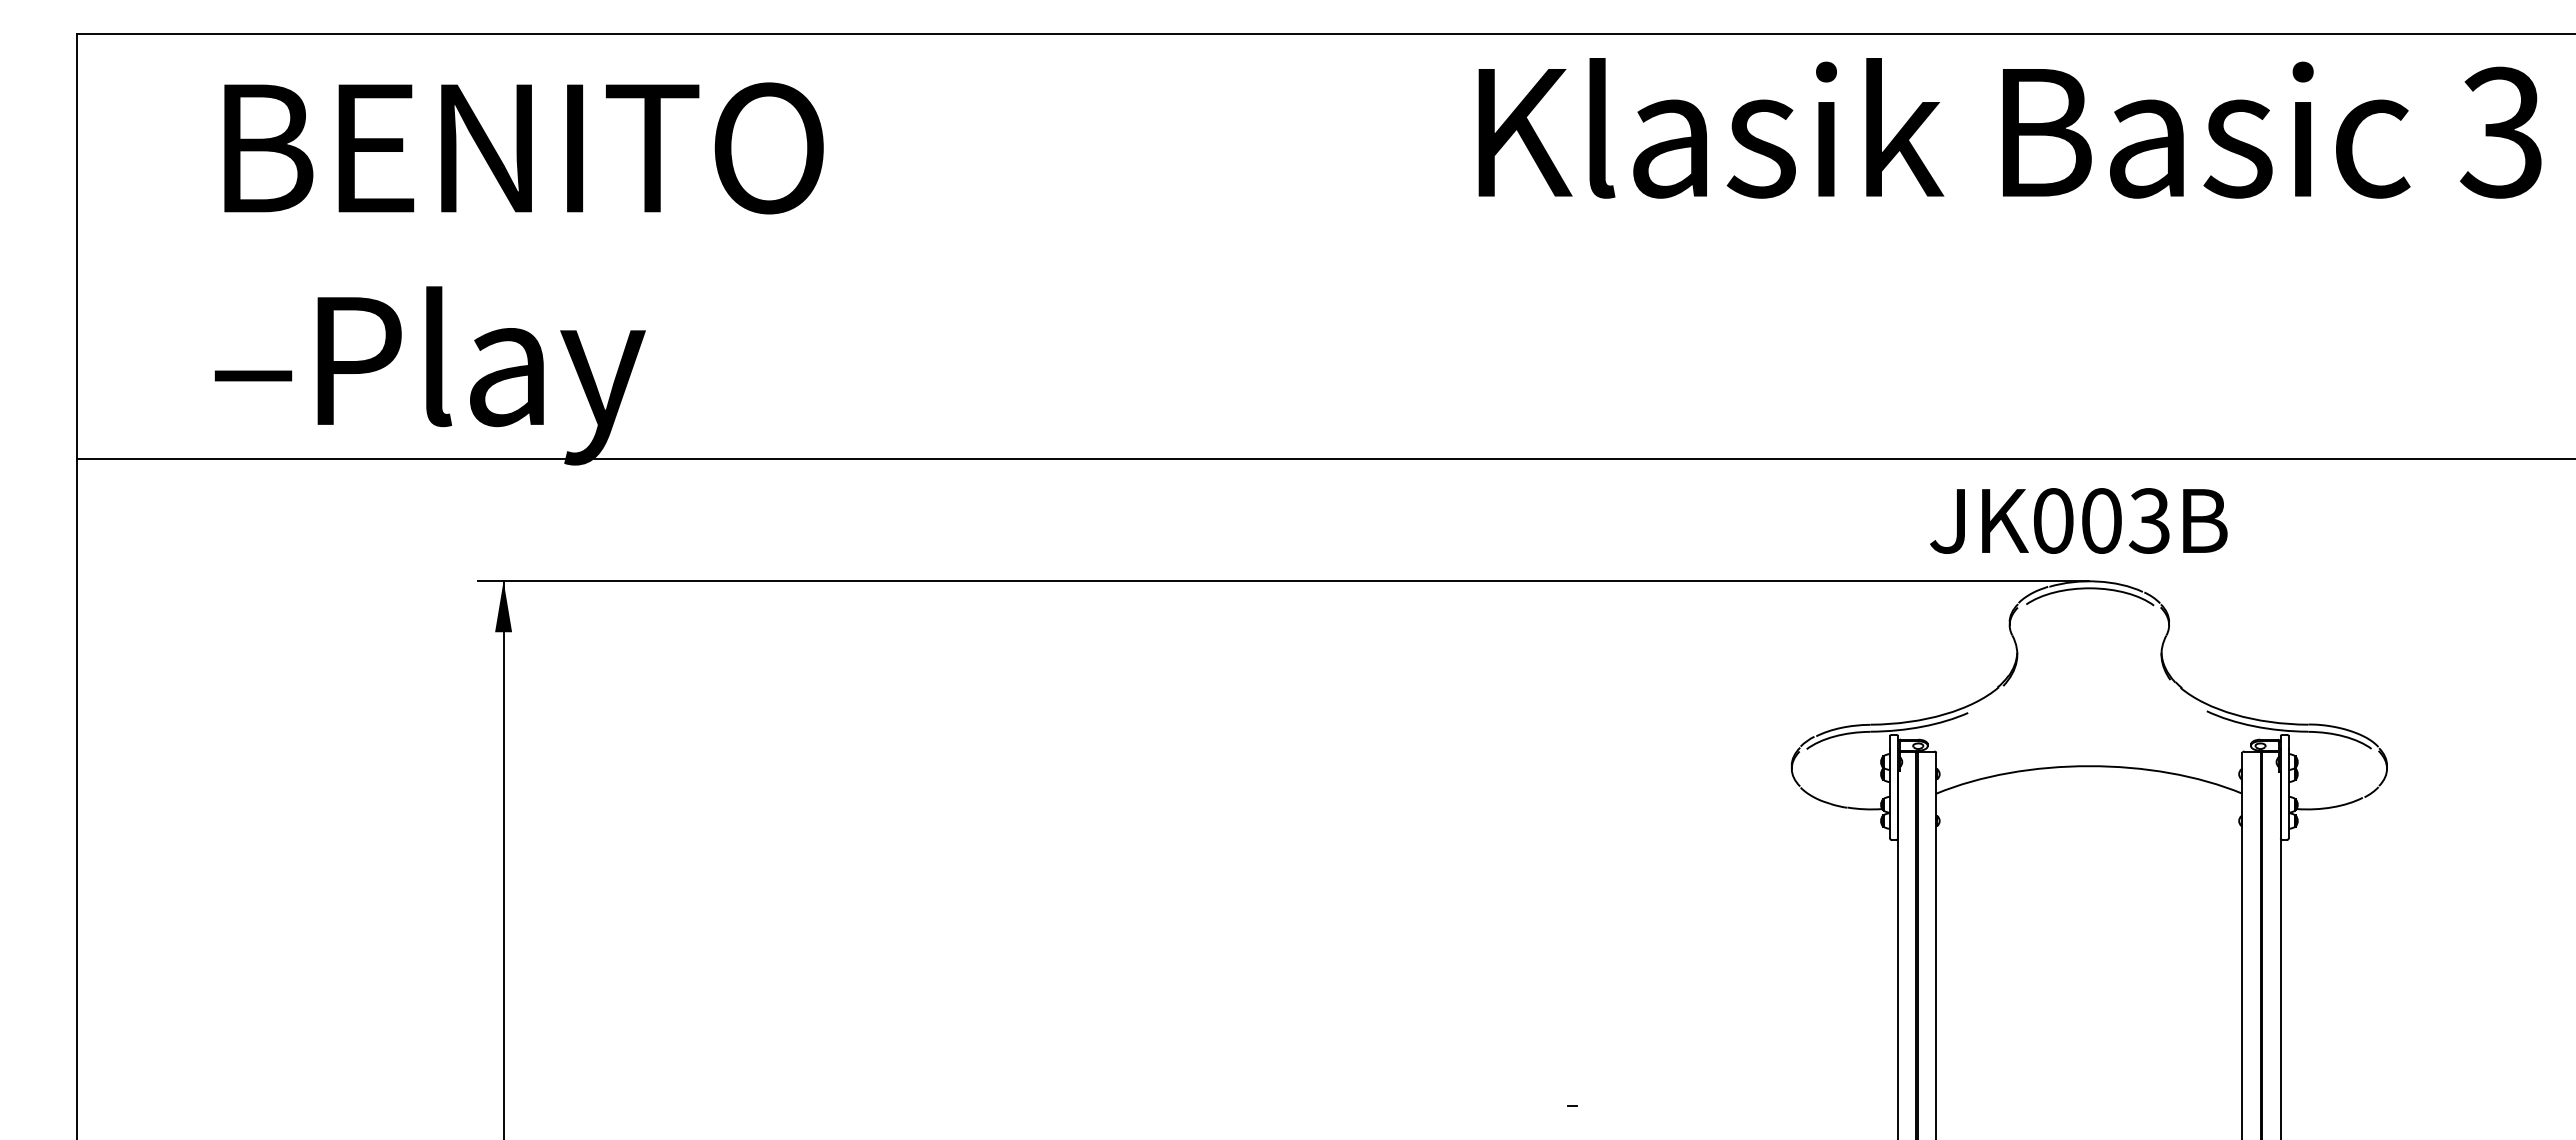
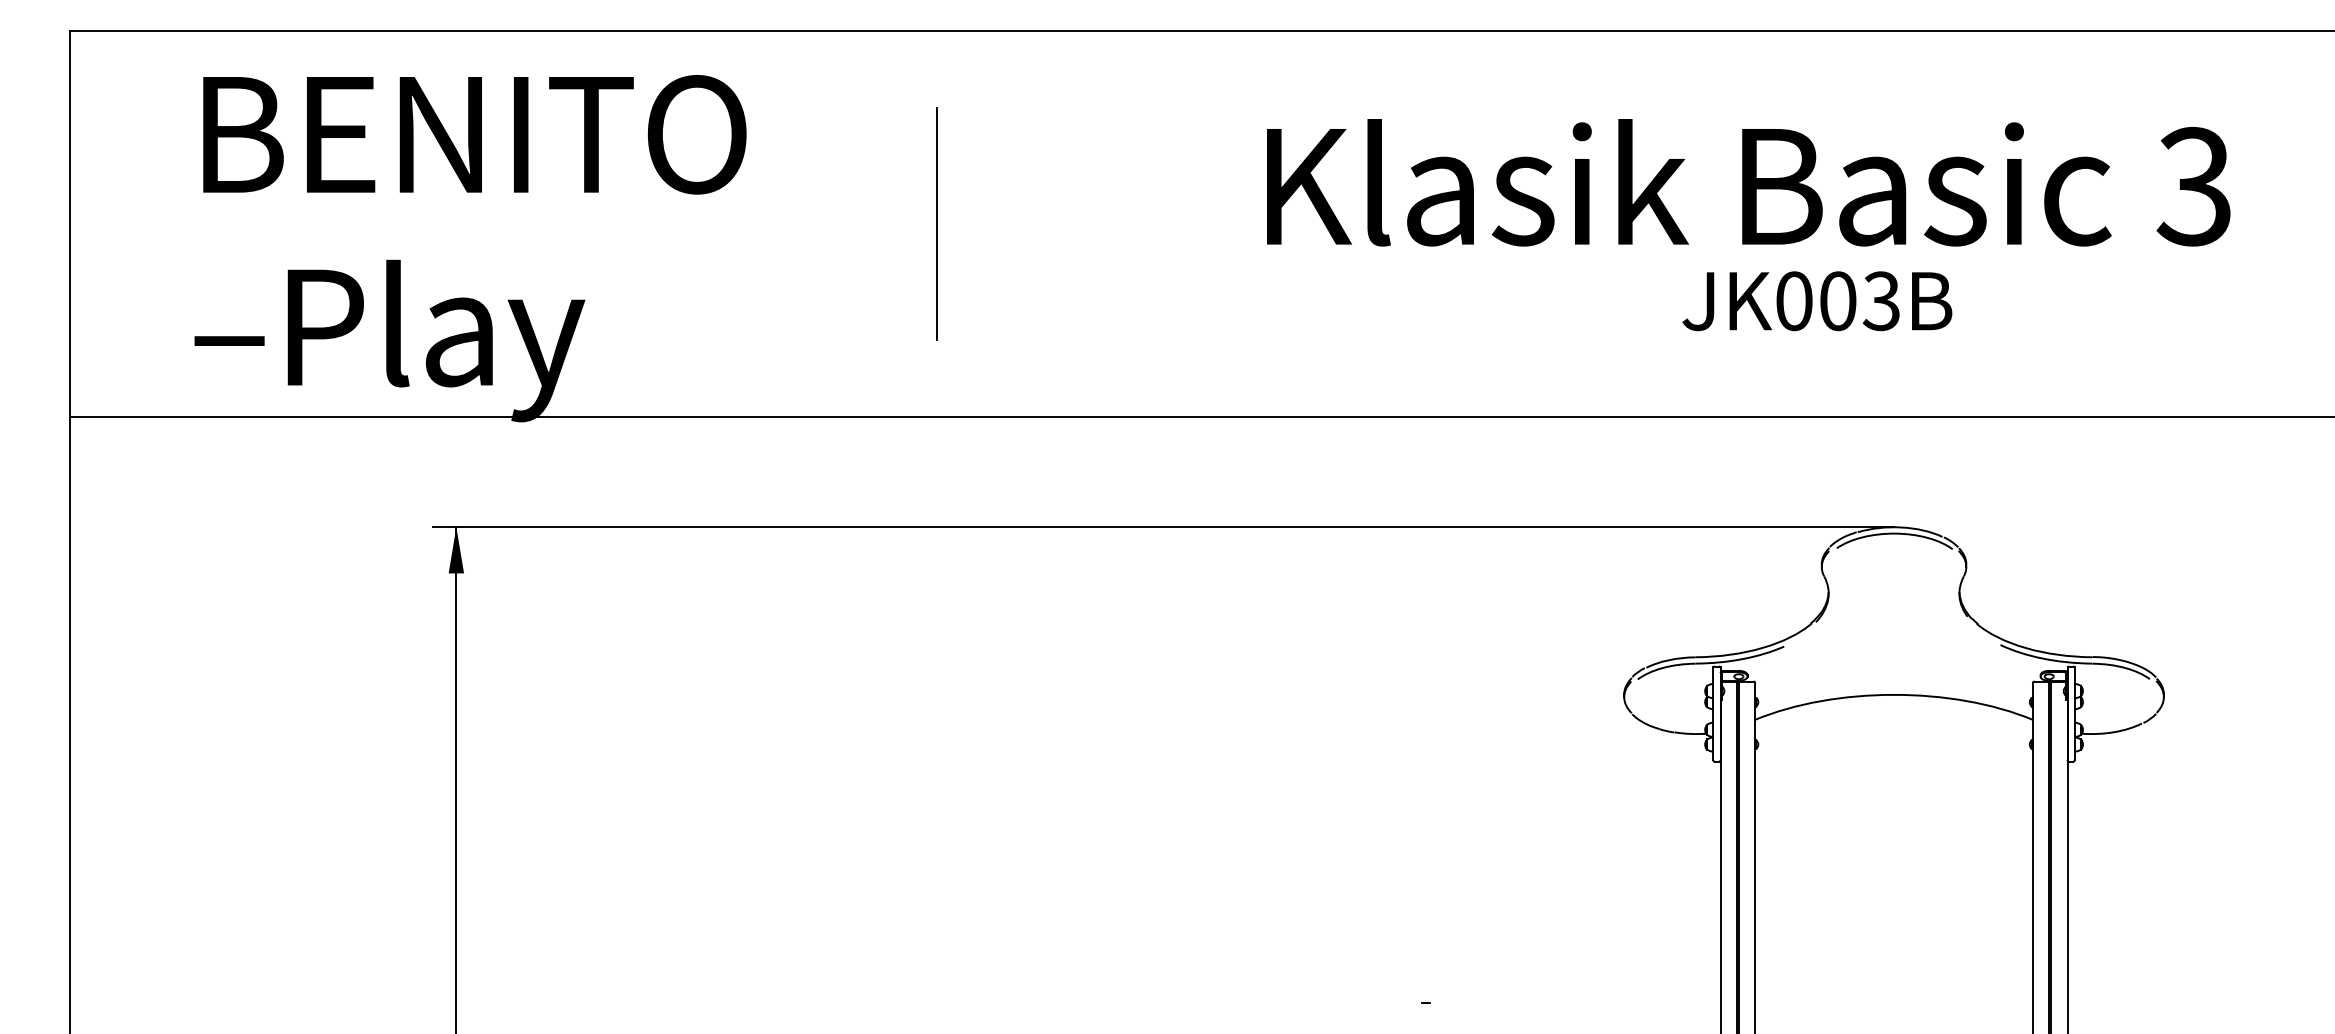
text: (2009, 128) -> (1748, 182), moved
line: (1033, 246) -> (936, 223), added
text: (2078, 520) -> (1817, 300), moved

